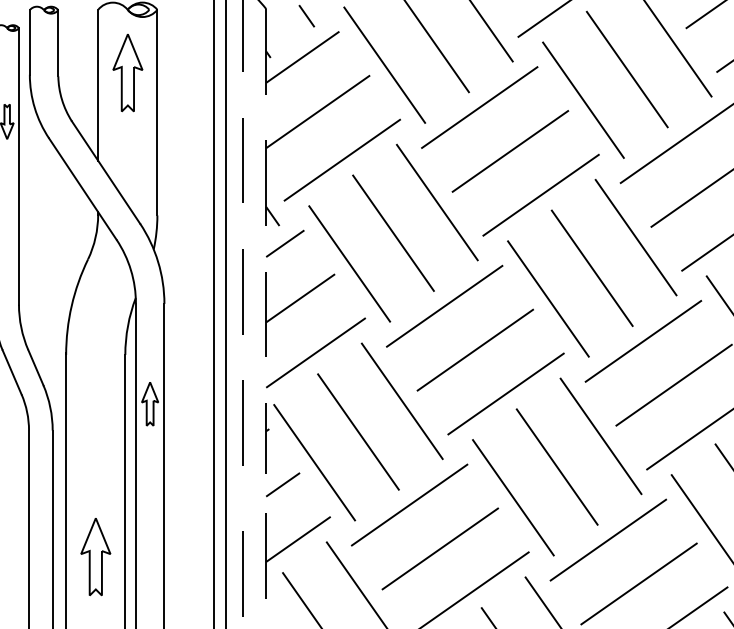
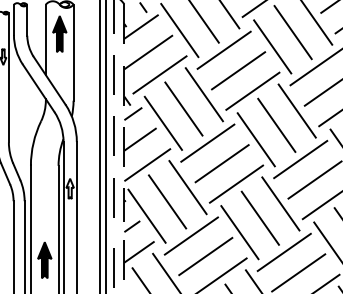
fill: (127, 73) -> (59, 34), added
fill: (95, 557) -> (44, 260), added

